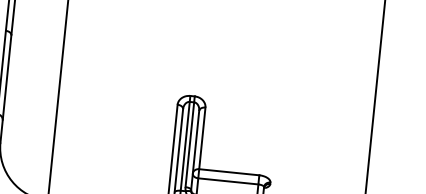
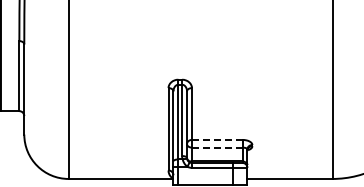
line: (228, 171) -> (216, 139), solid -> dashed
line: (227, 181) -> (216, 147), solid -> dashed

